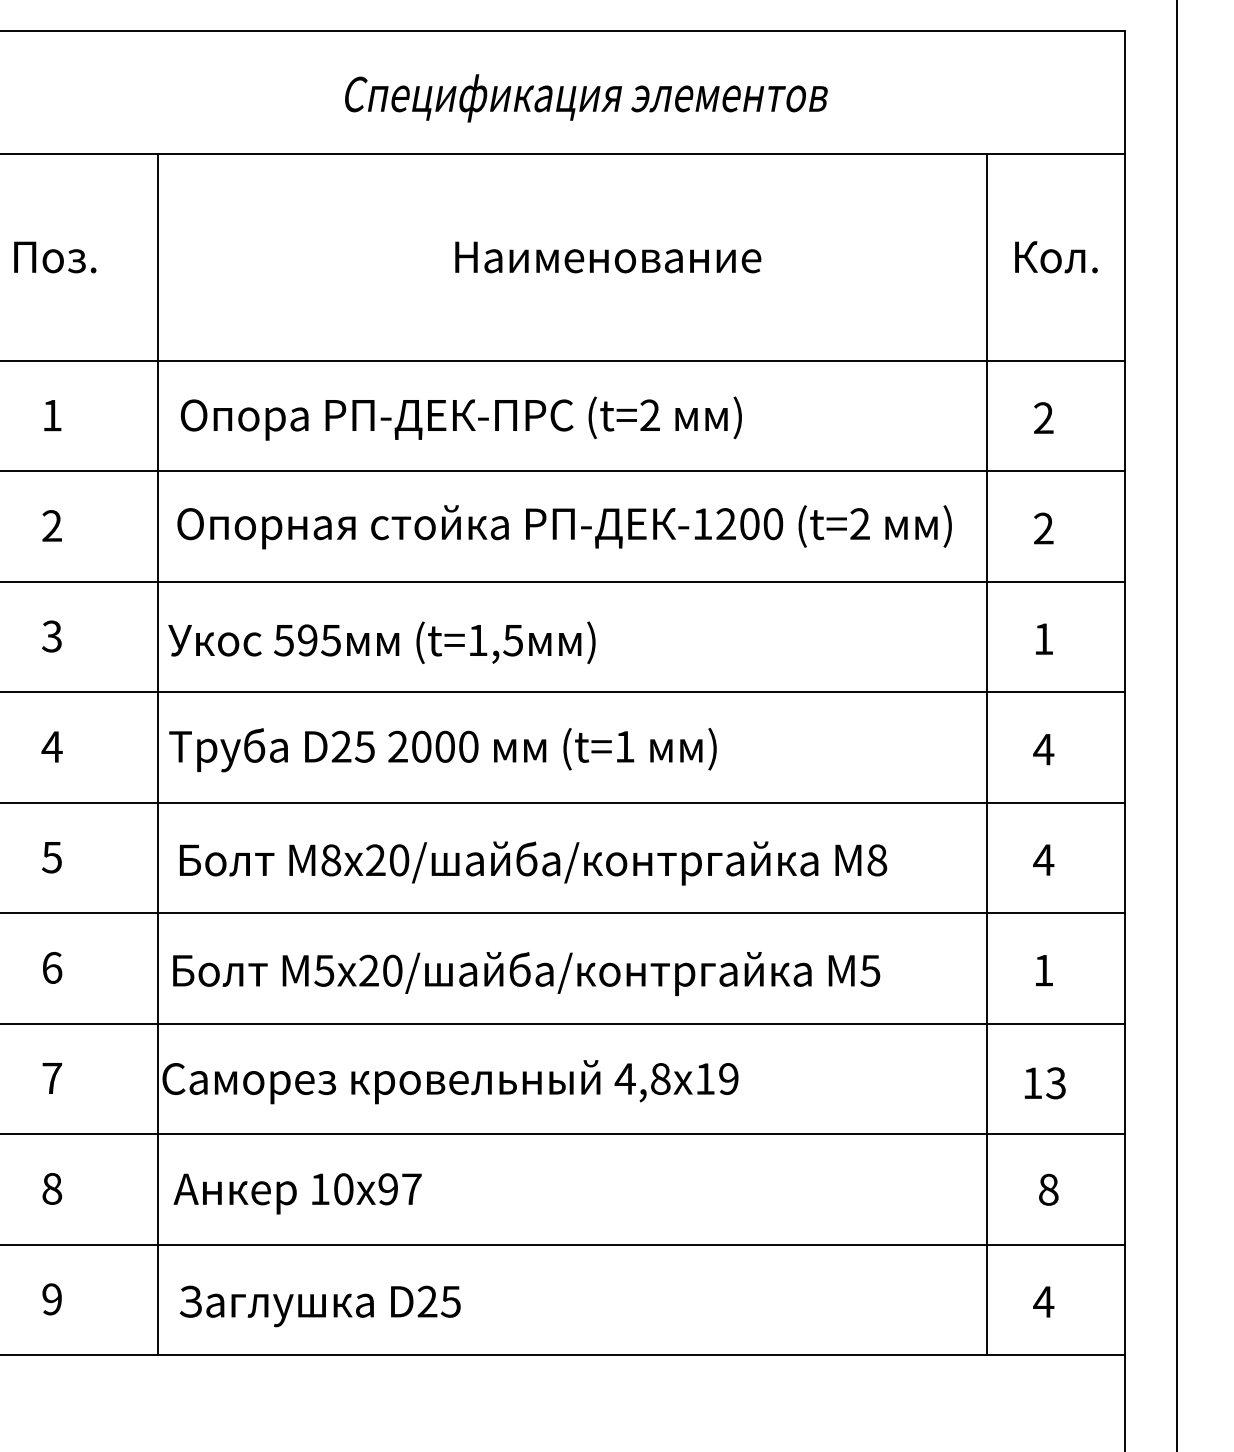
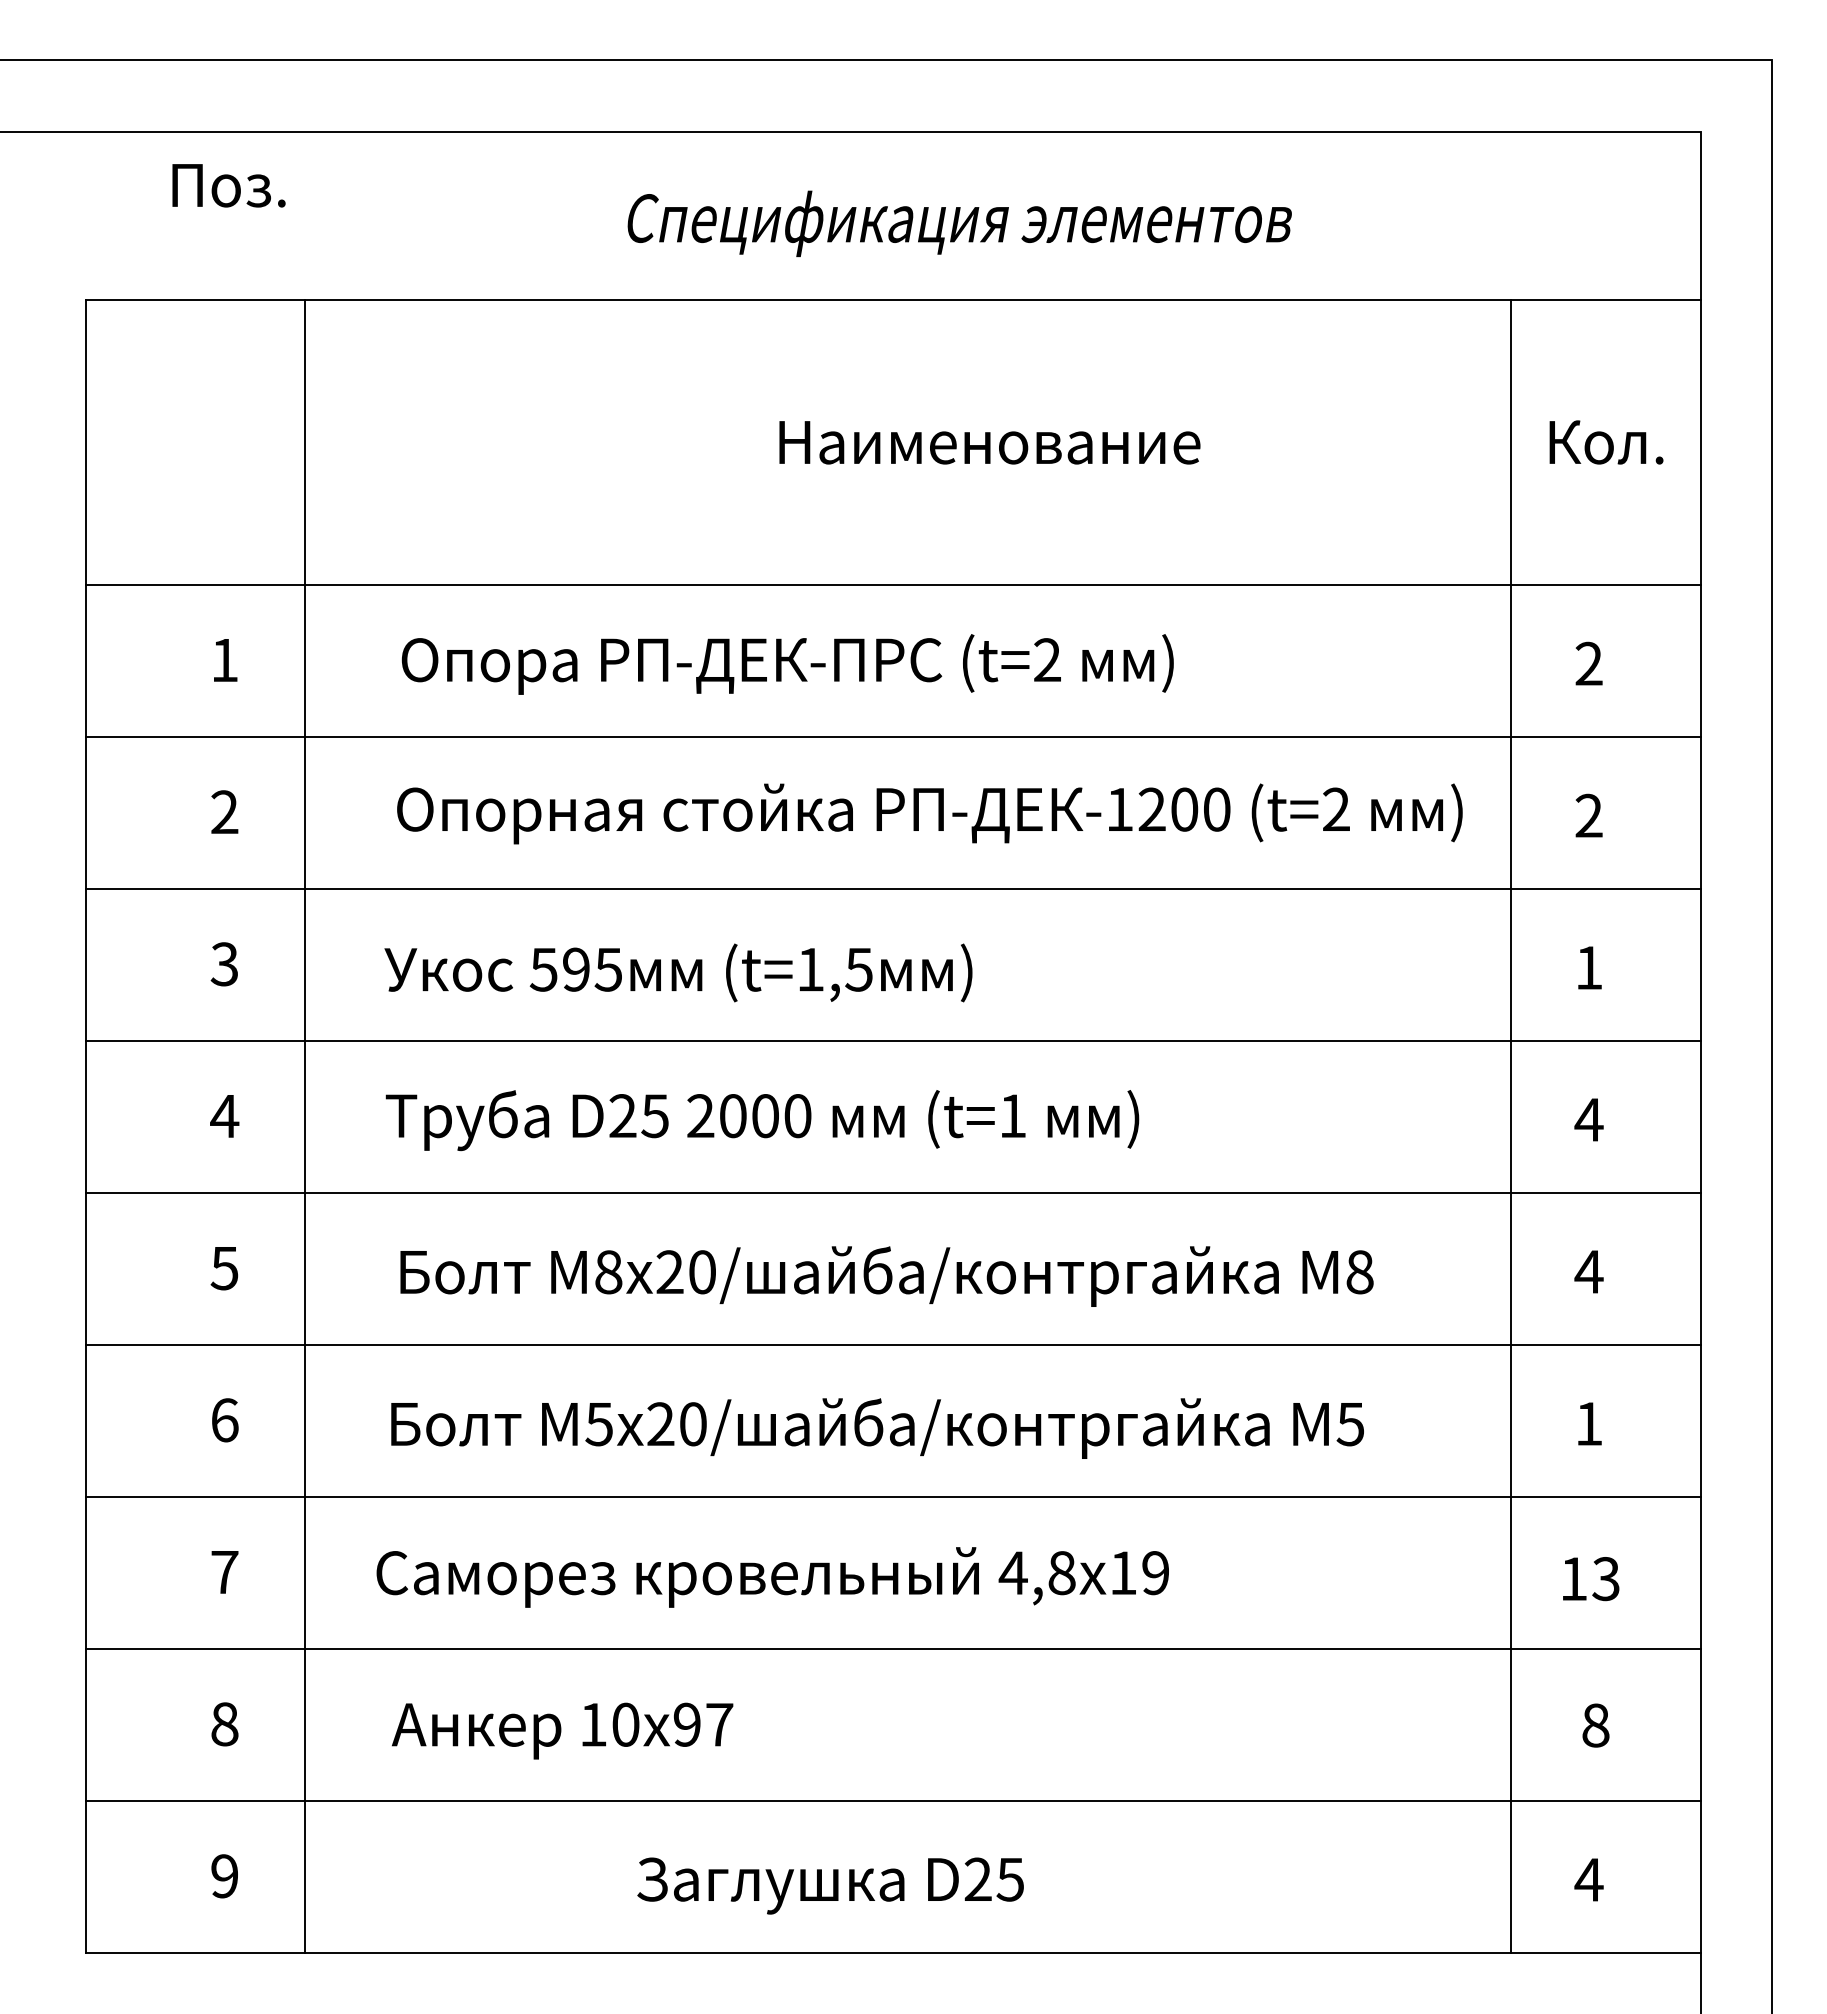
text: (54, 257) -> (228, 185), moved
line: (158, 754) -> (304, 1126), moved
text: (320, 1306) -> (830, 1885), moved

